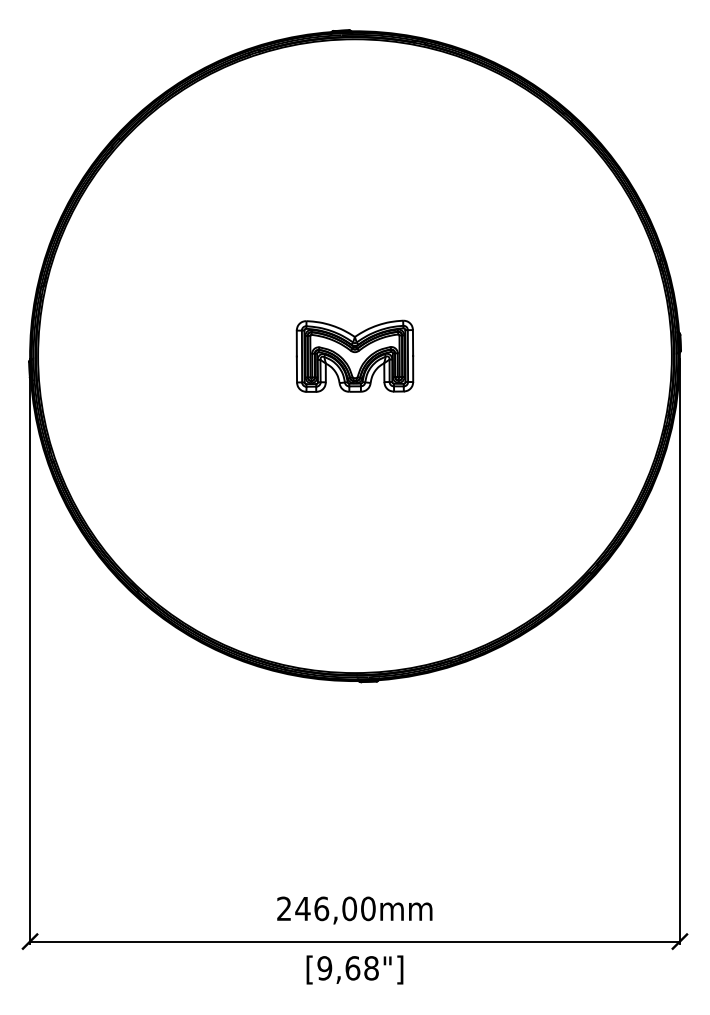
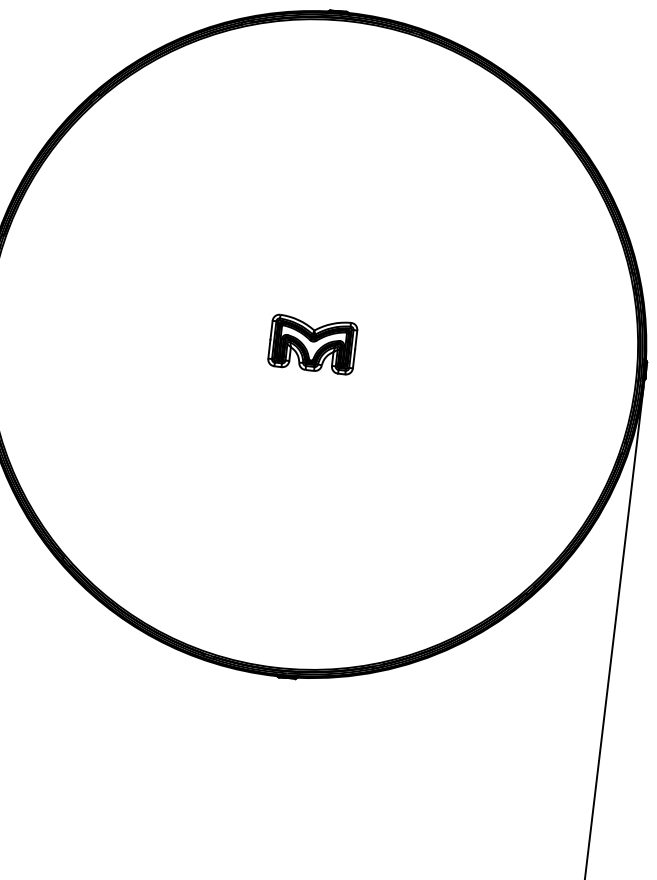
part: (354, 355) -> (312, 343), size x0.71

